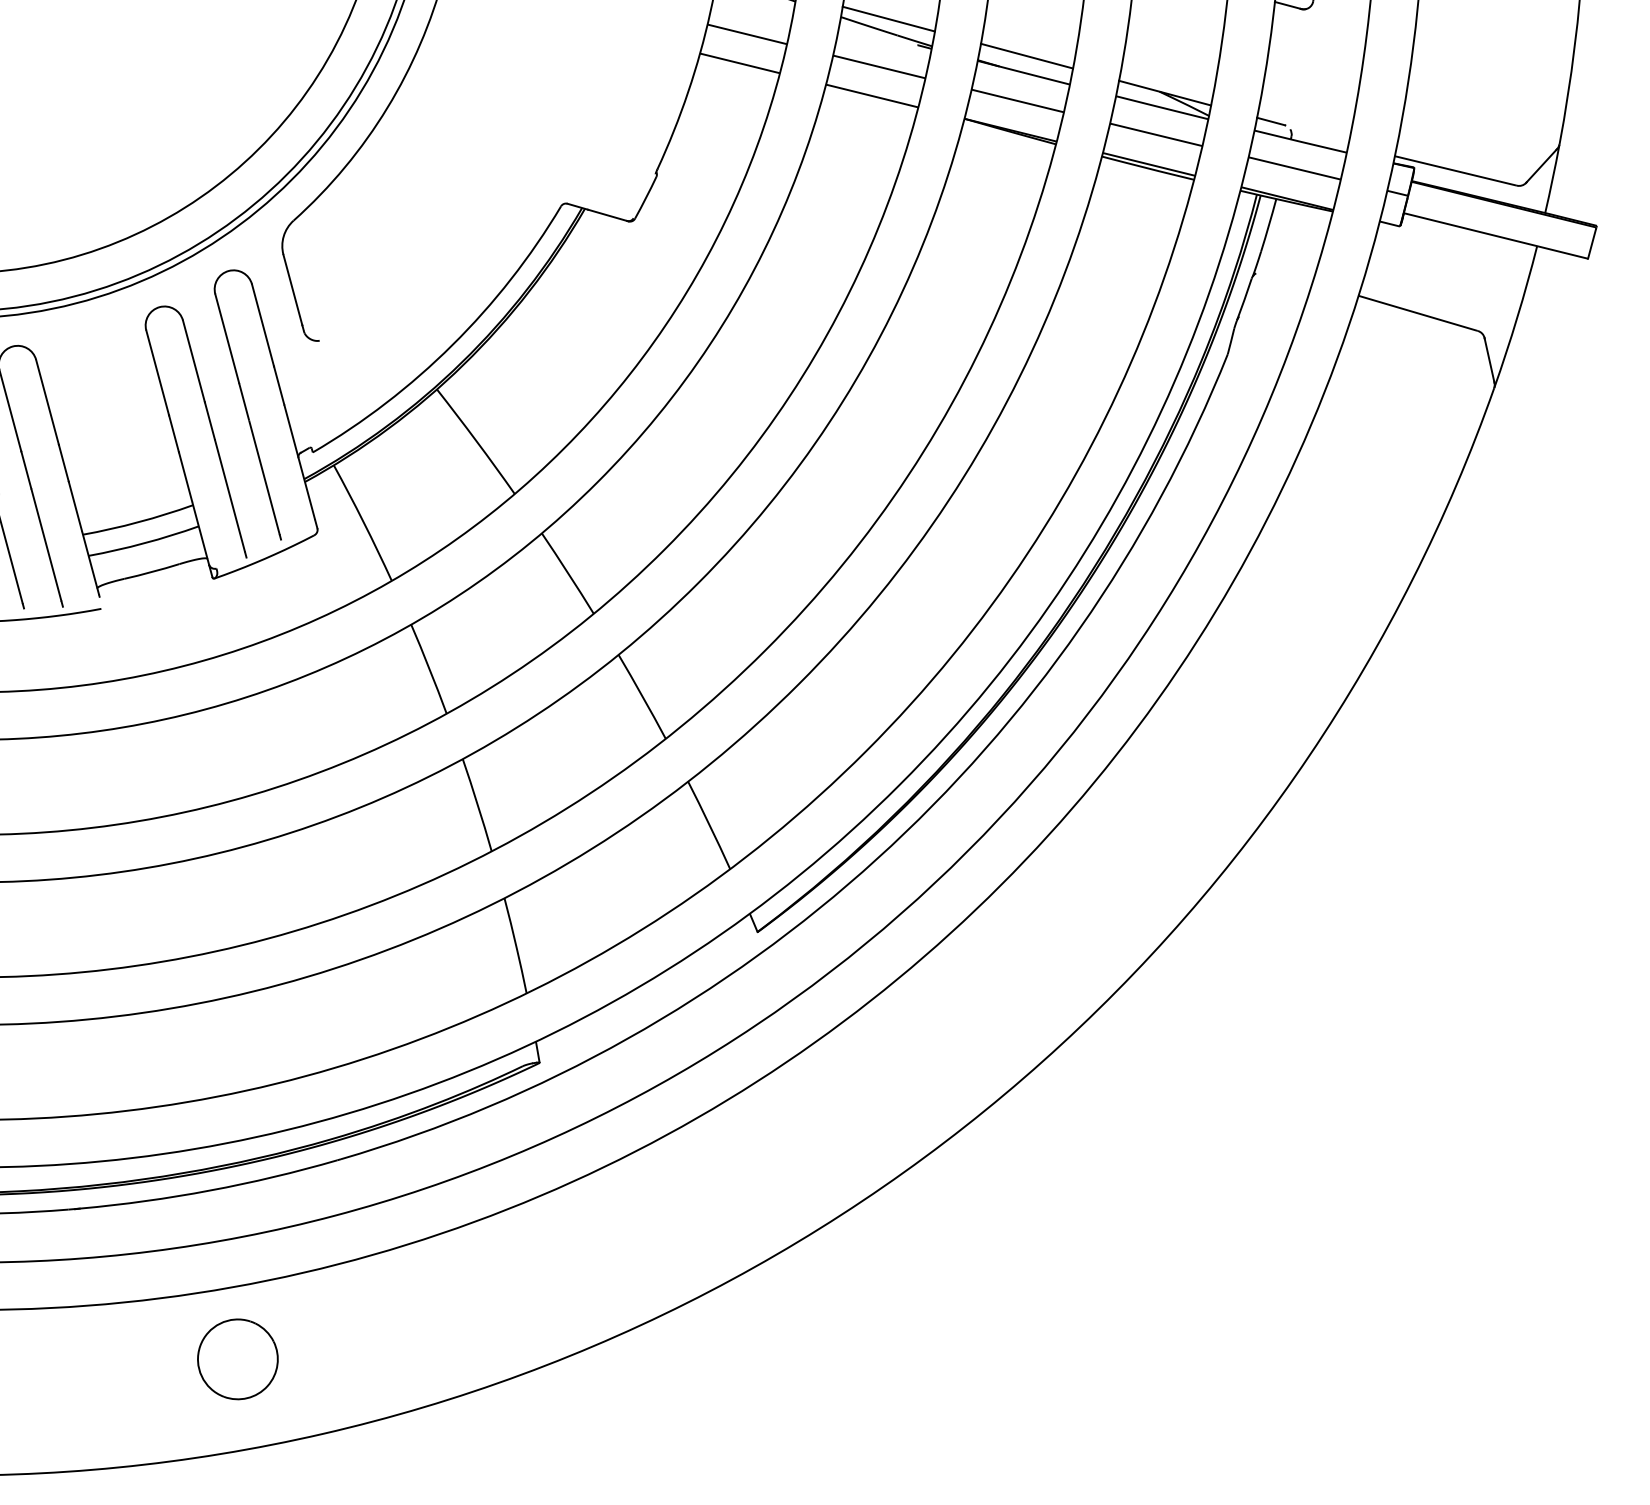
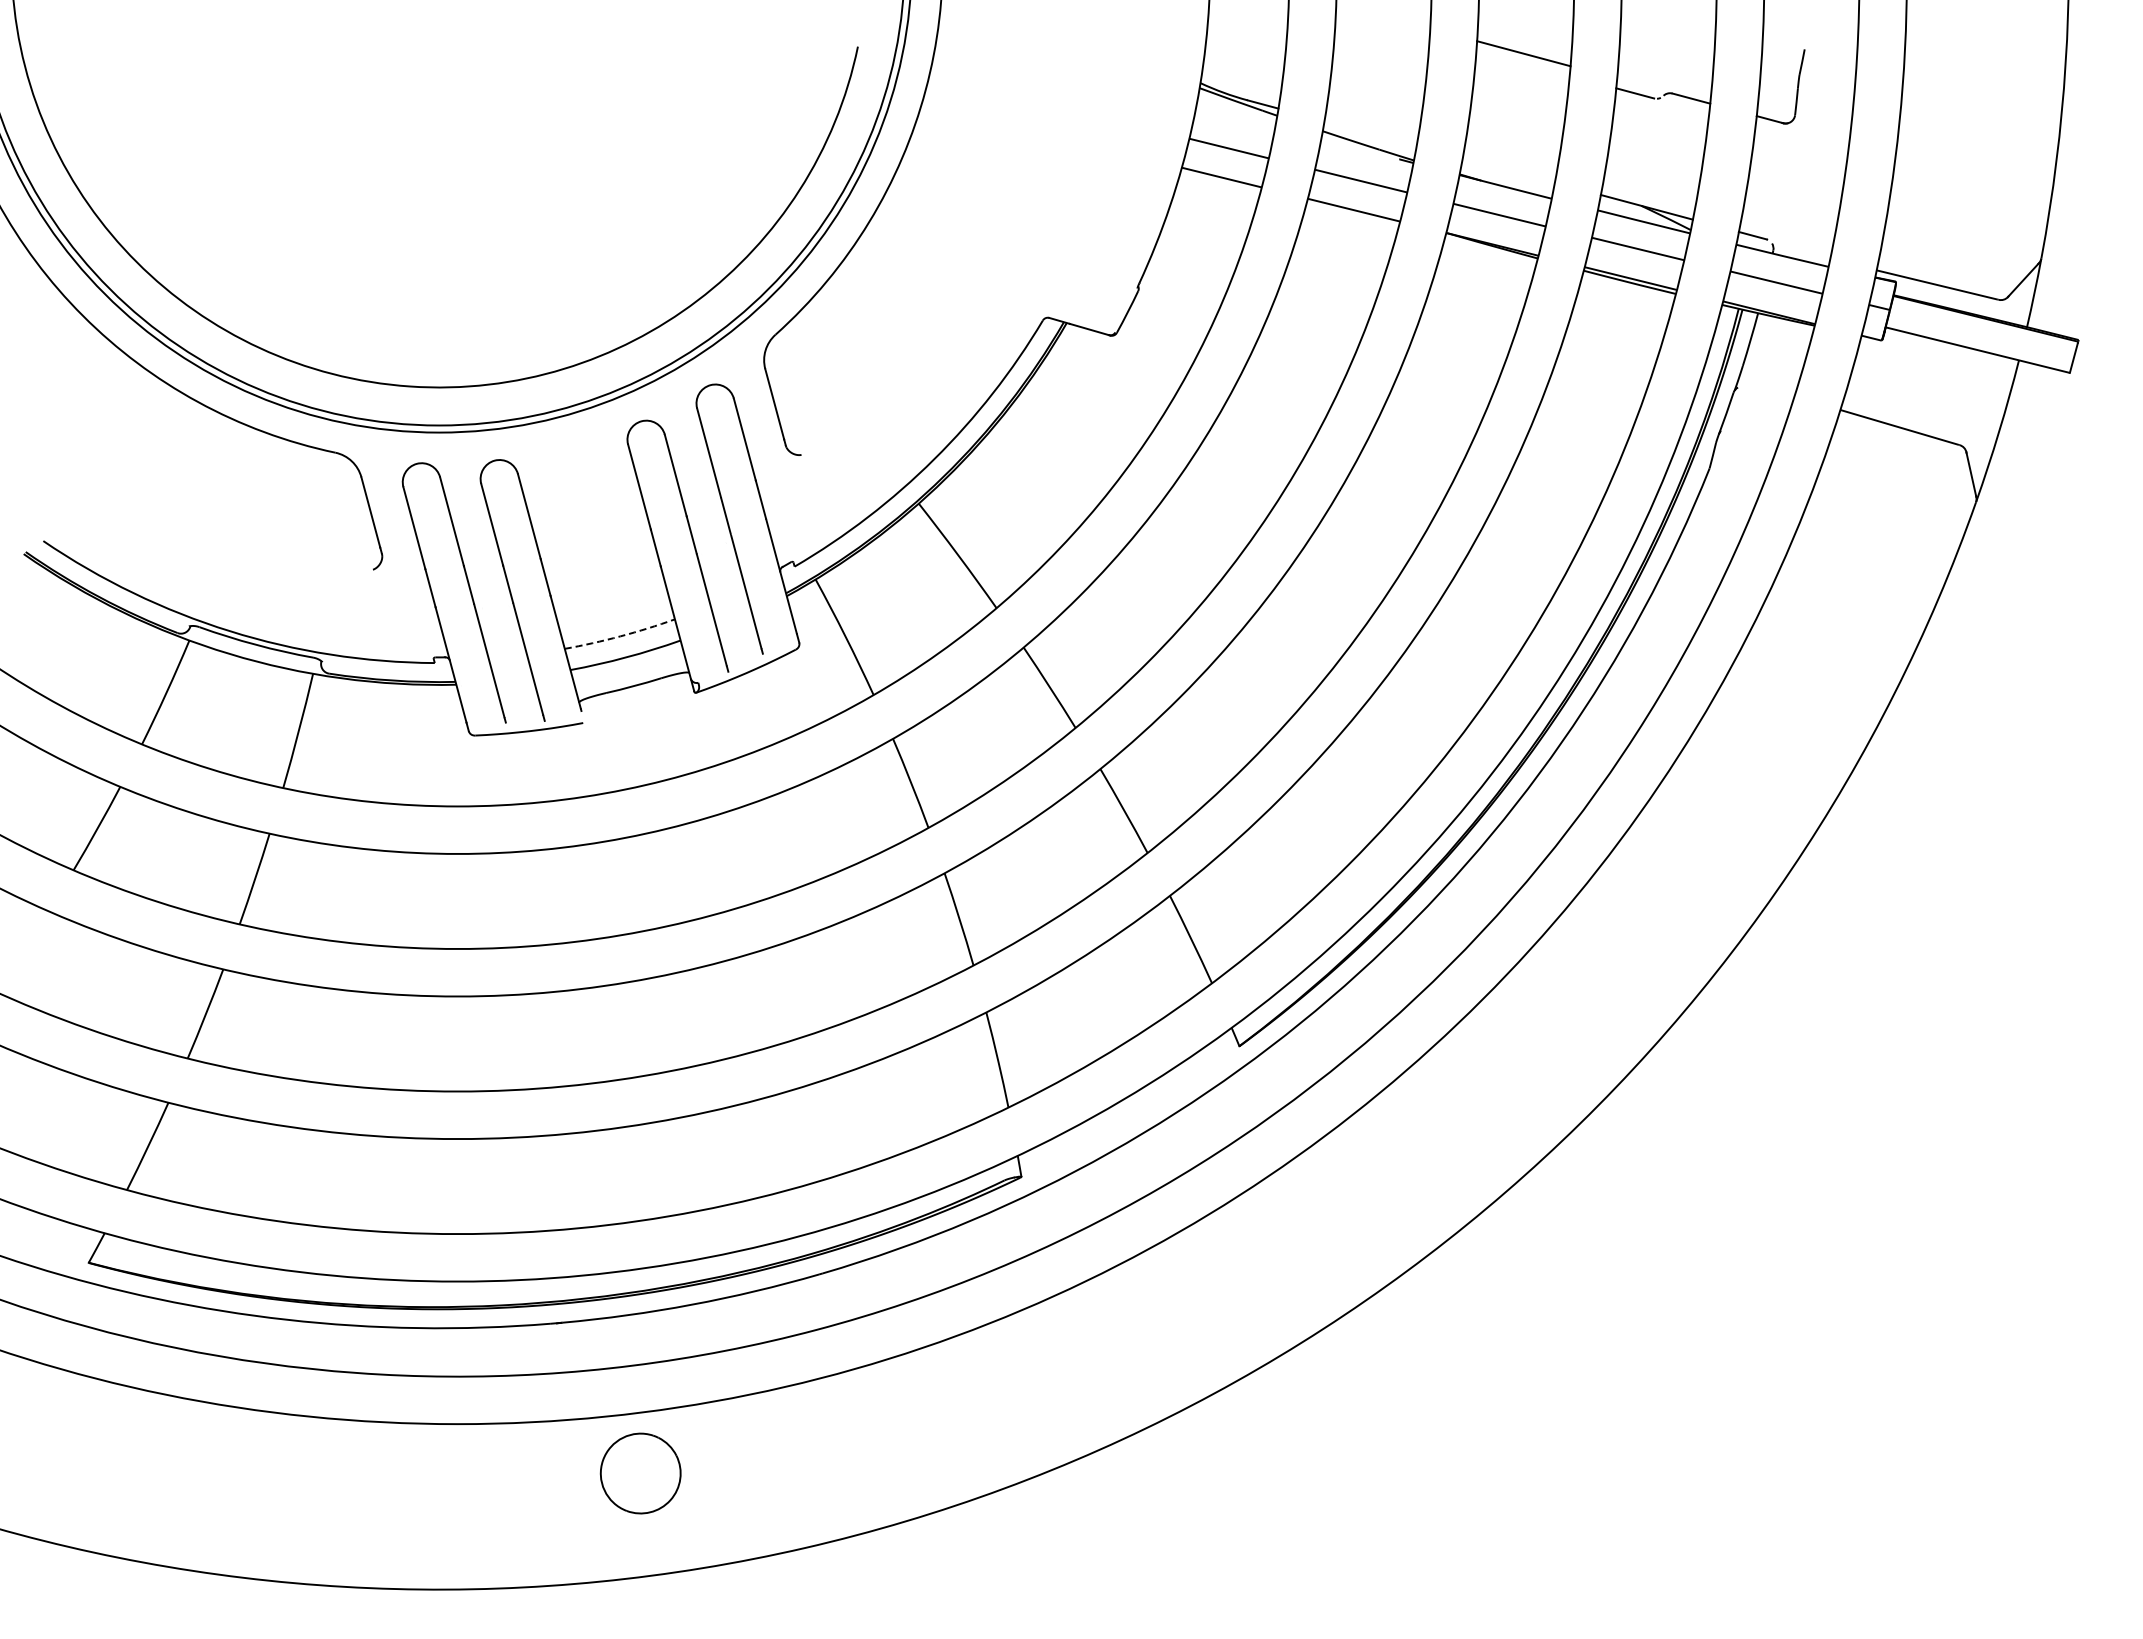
line: (888, 18) -> (1370, 132), removed
line: (1026, 55) -> (1508, 169), removed
arc: (138, 522) -> (620, 636), solid -> dashed
part: (237, 1359) -> (640, 1473), moved

